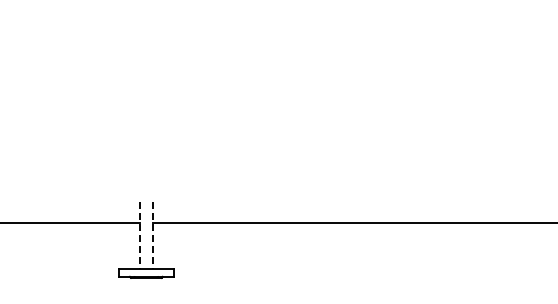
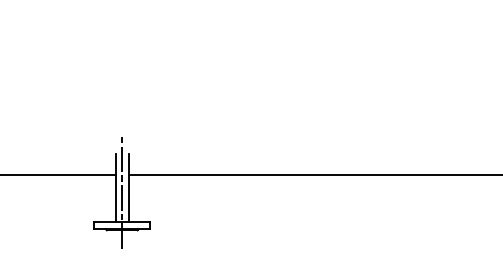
line: (139, 235) -> (115, 187), dashed -> solid
line: (152, 235) -> (128, 187), dashed -> solid
line: (146, 240) -> (122, 192), added

